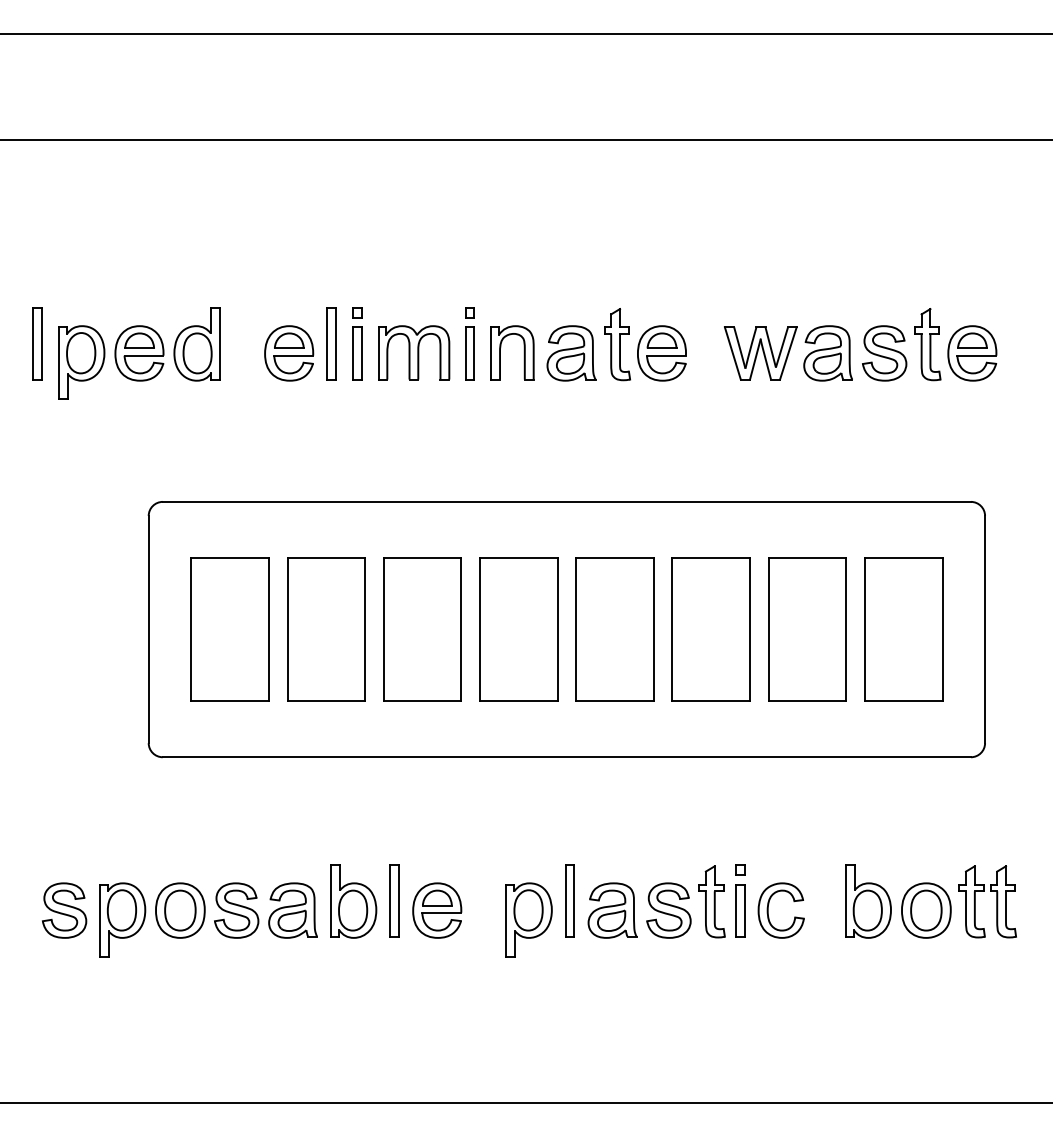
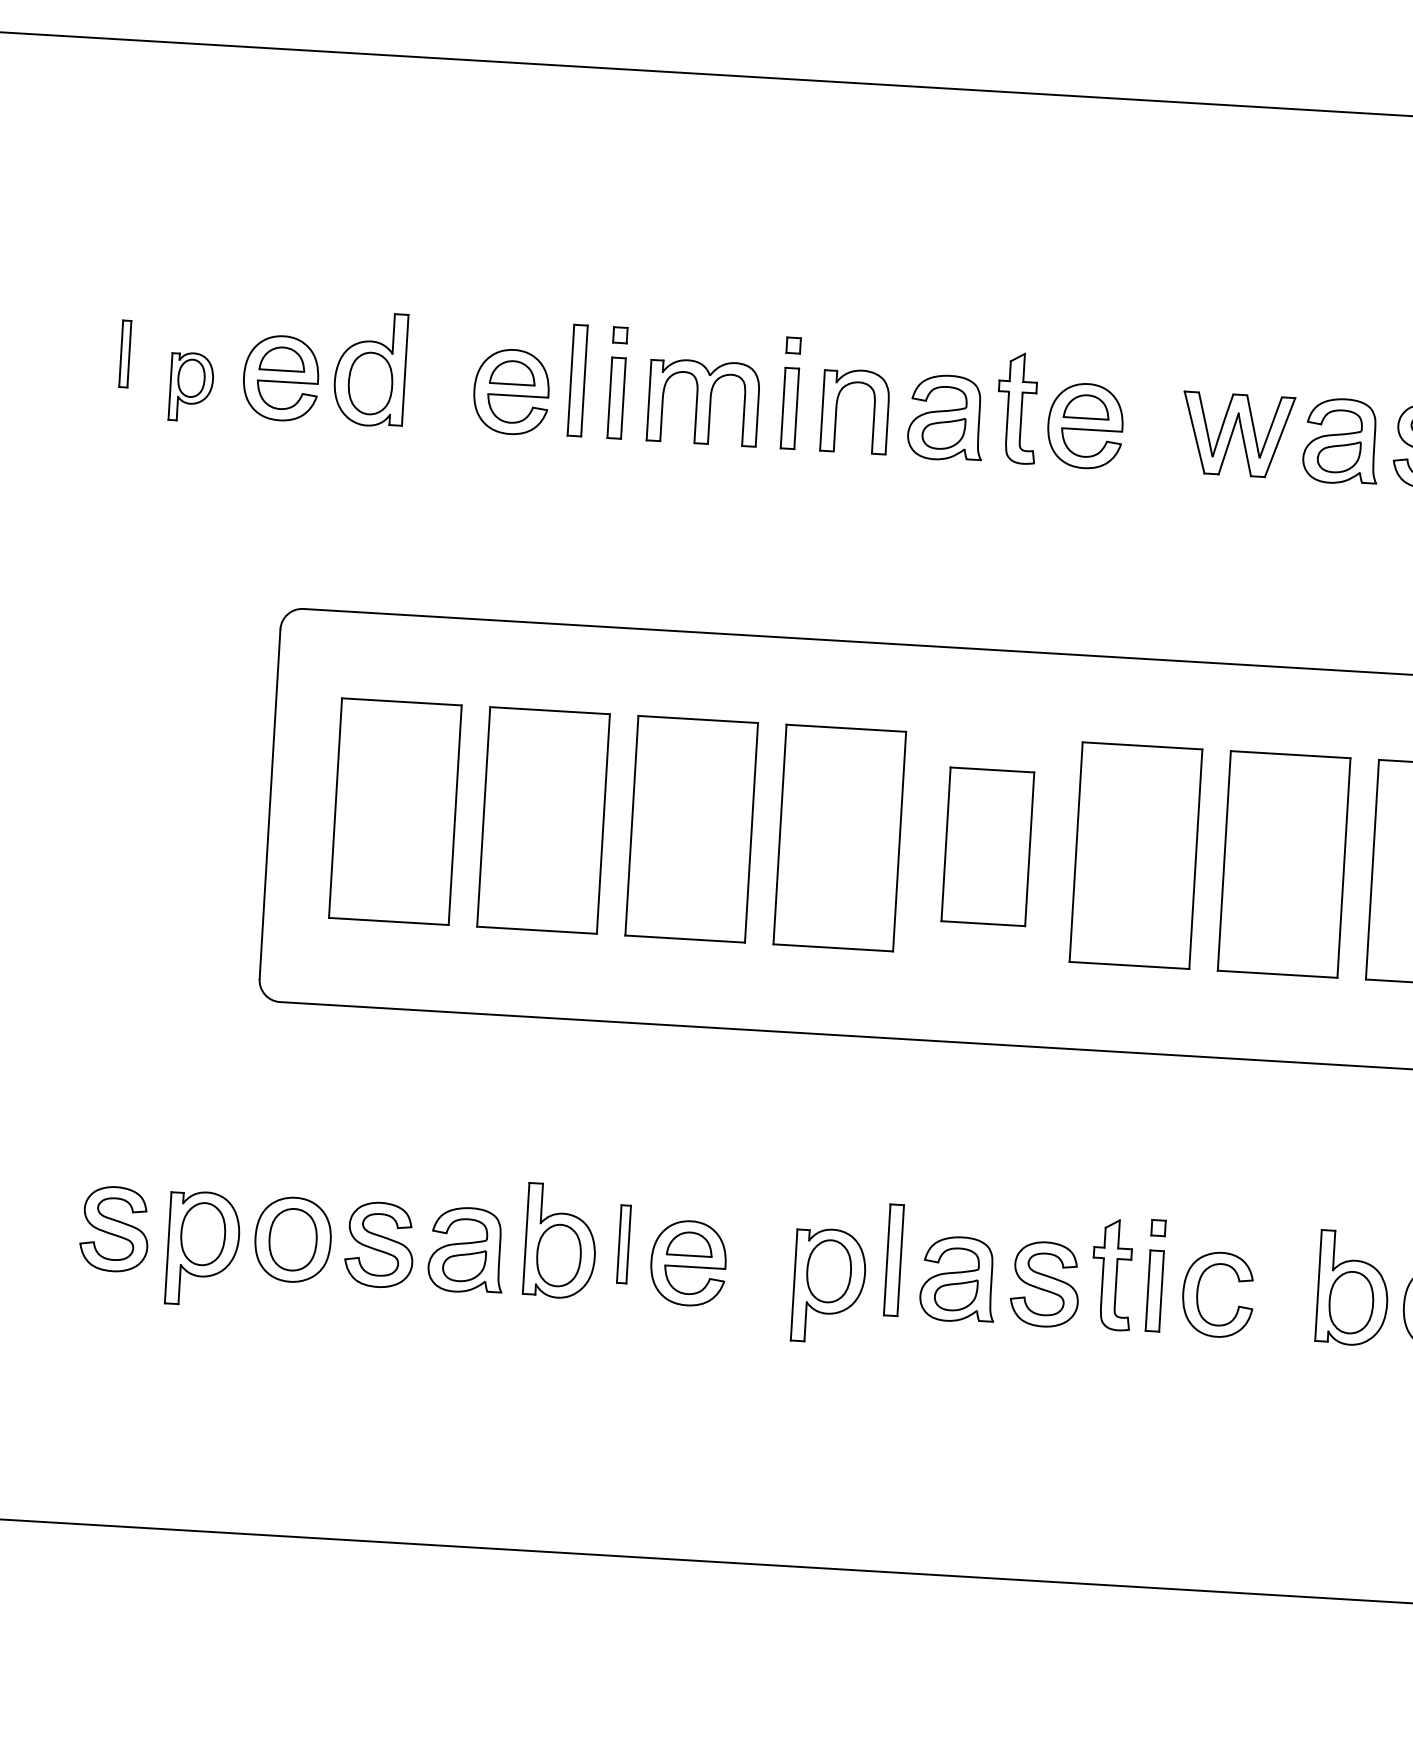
part: (37, 343) -> (125, 353), size x0.6
part: (81, 362) -> (191, 386), size x0.6
part: (614, 629) -> (987, 846), size x0.7
part: (394, 900) -> (623, 1243), size x0.7

